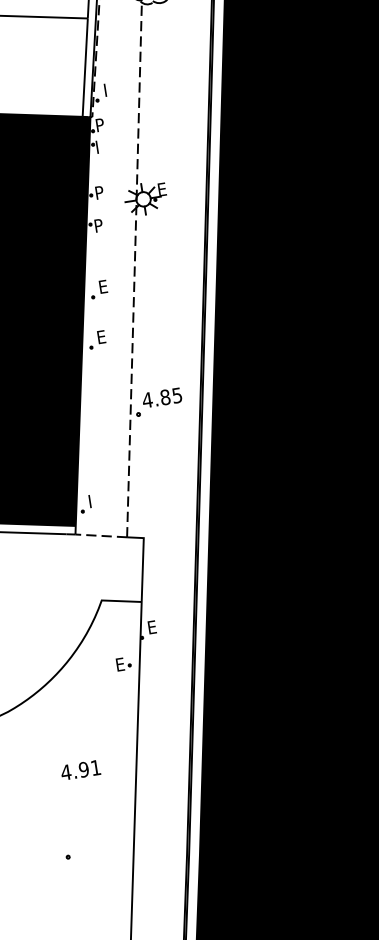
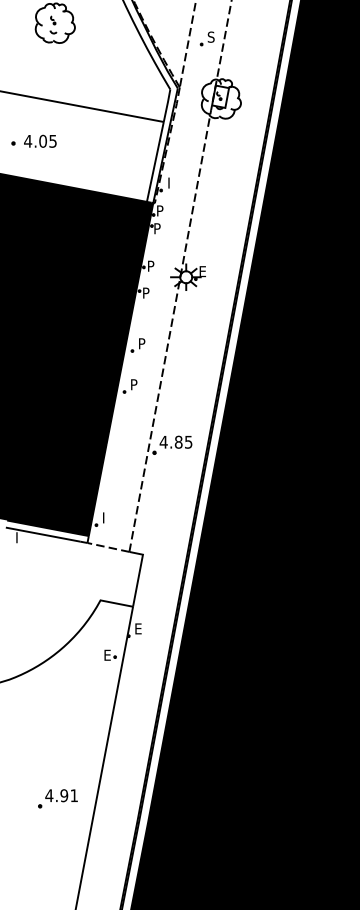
text: (99, 144) -> (157, 226), I -> P
text: (103, 286) -> (142, 343), E -> P
text: (101, 336) -> (134, 384), E -> P
text: (80, 769) -> (61, 795), moved

